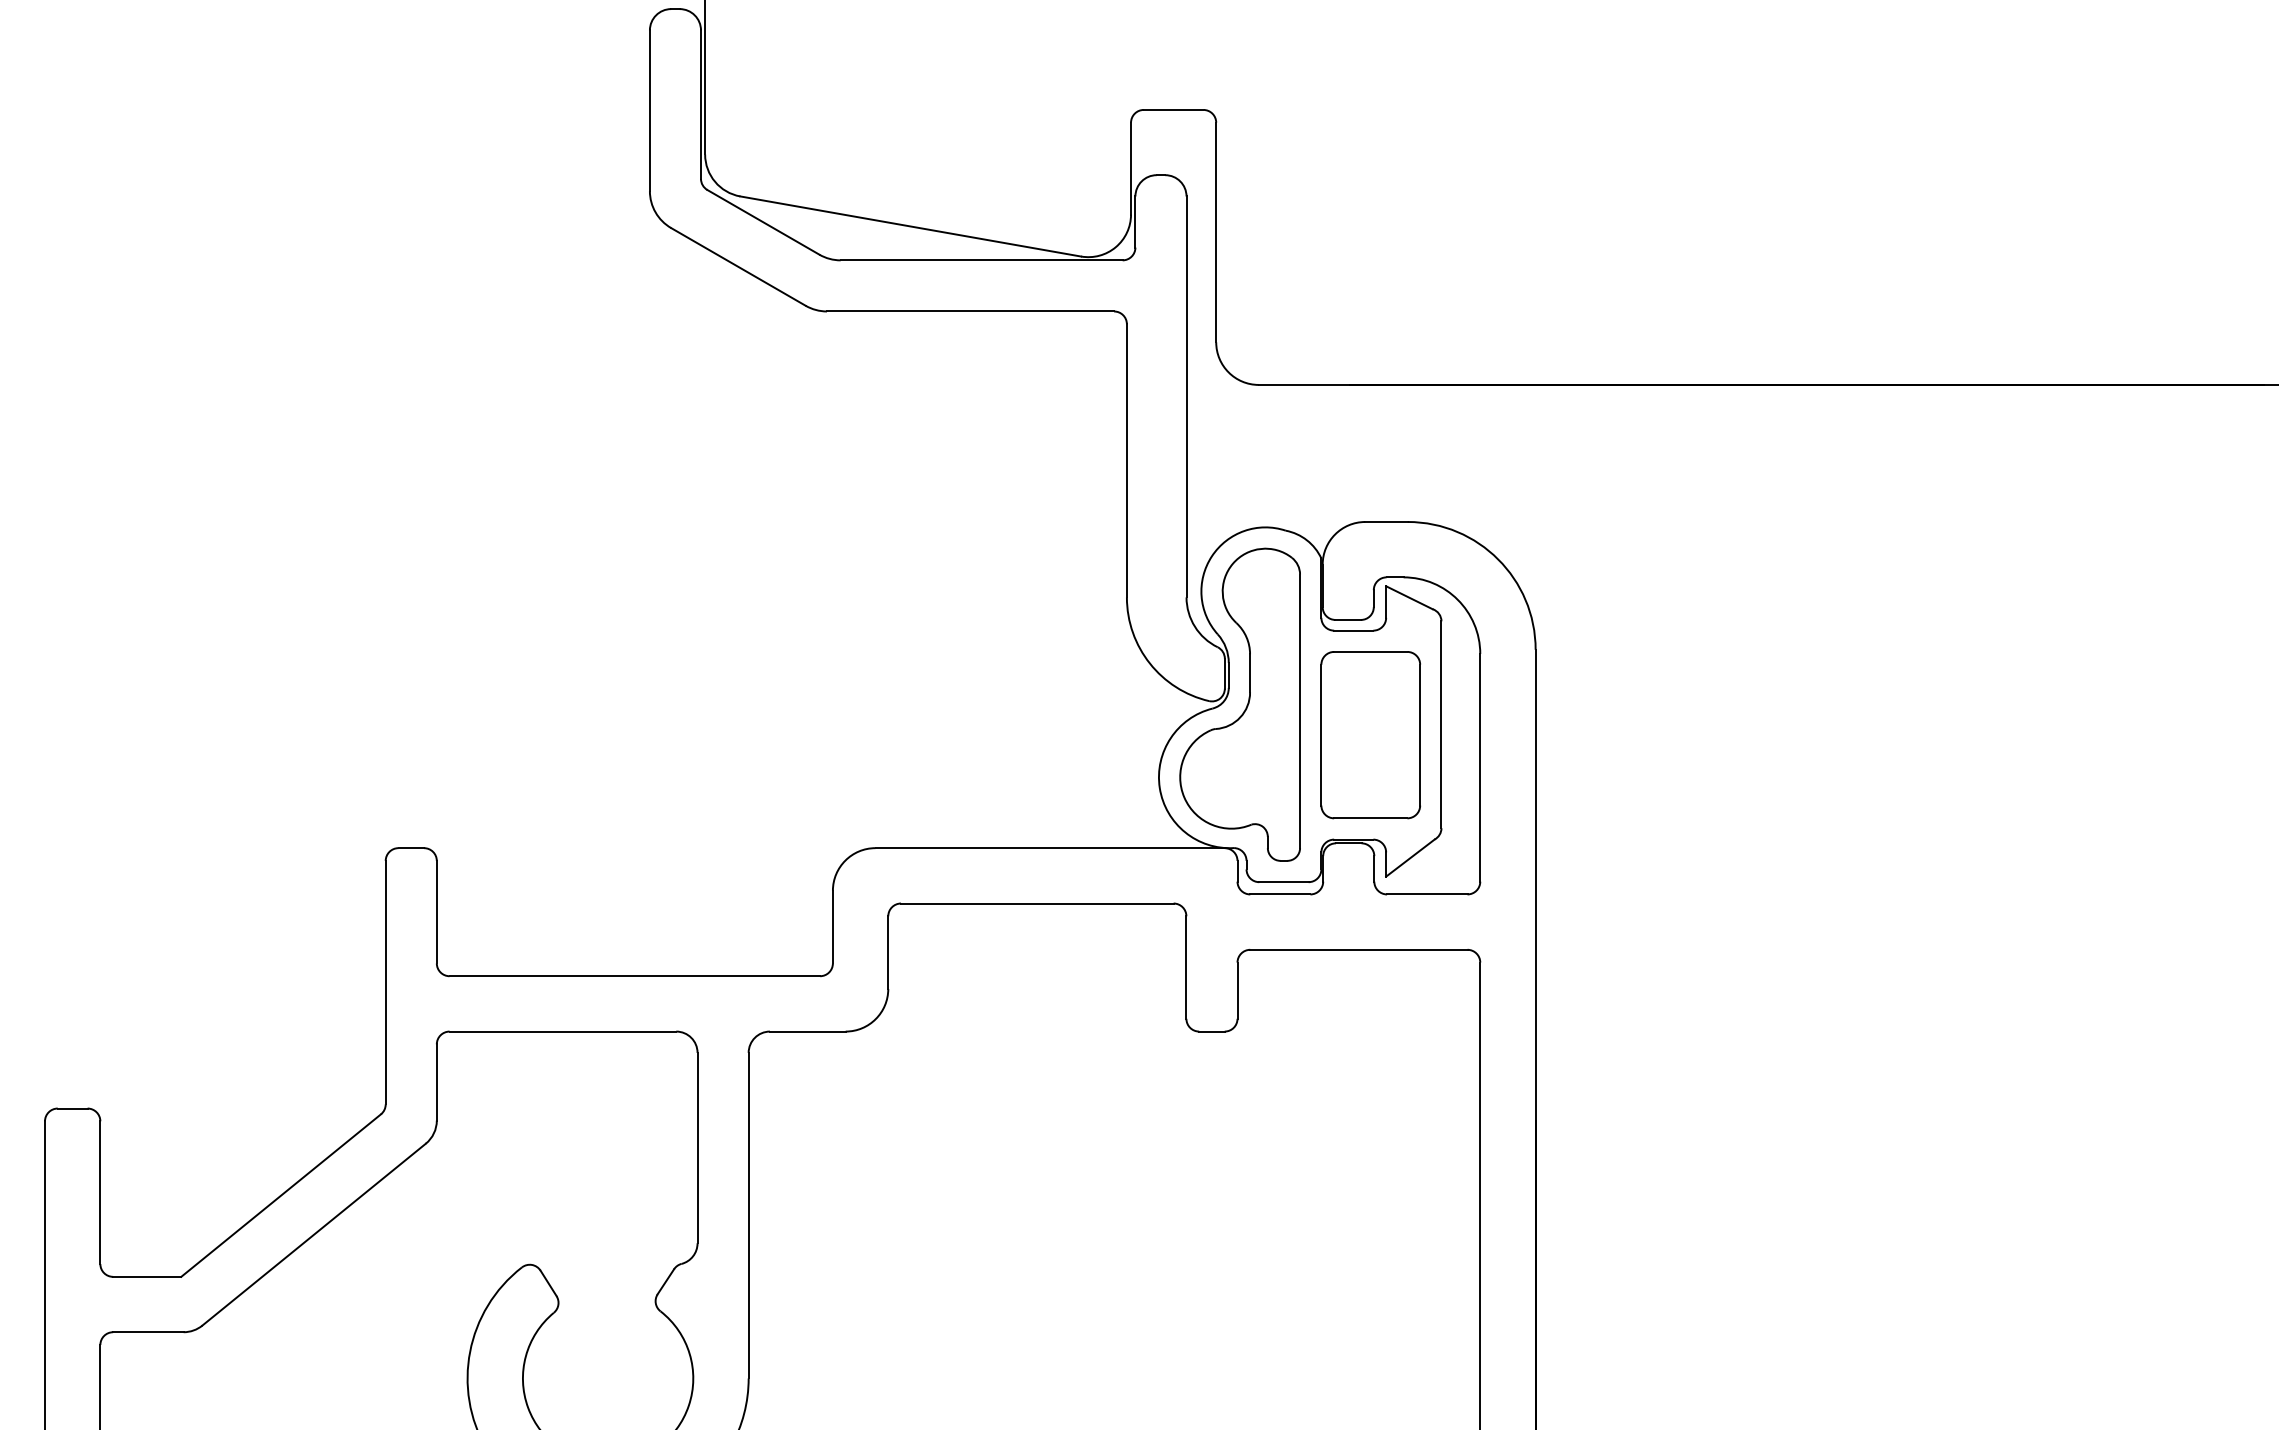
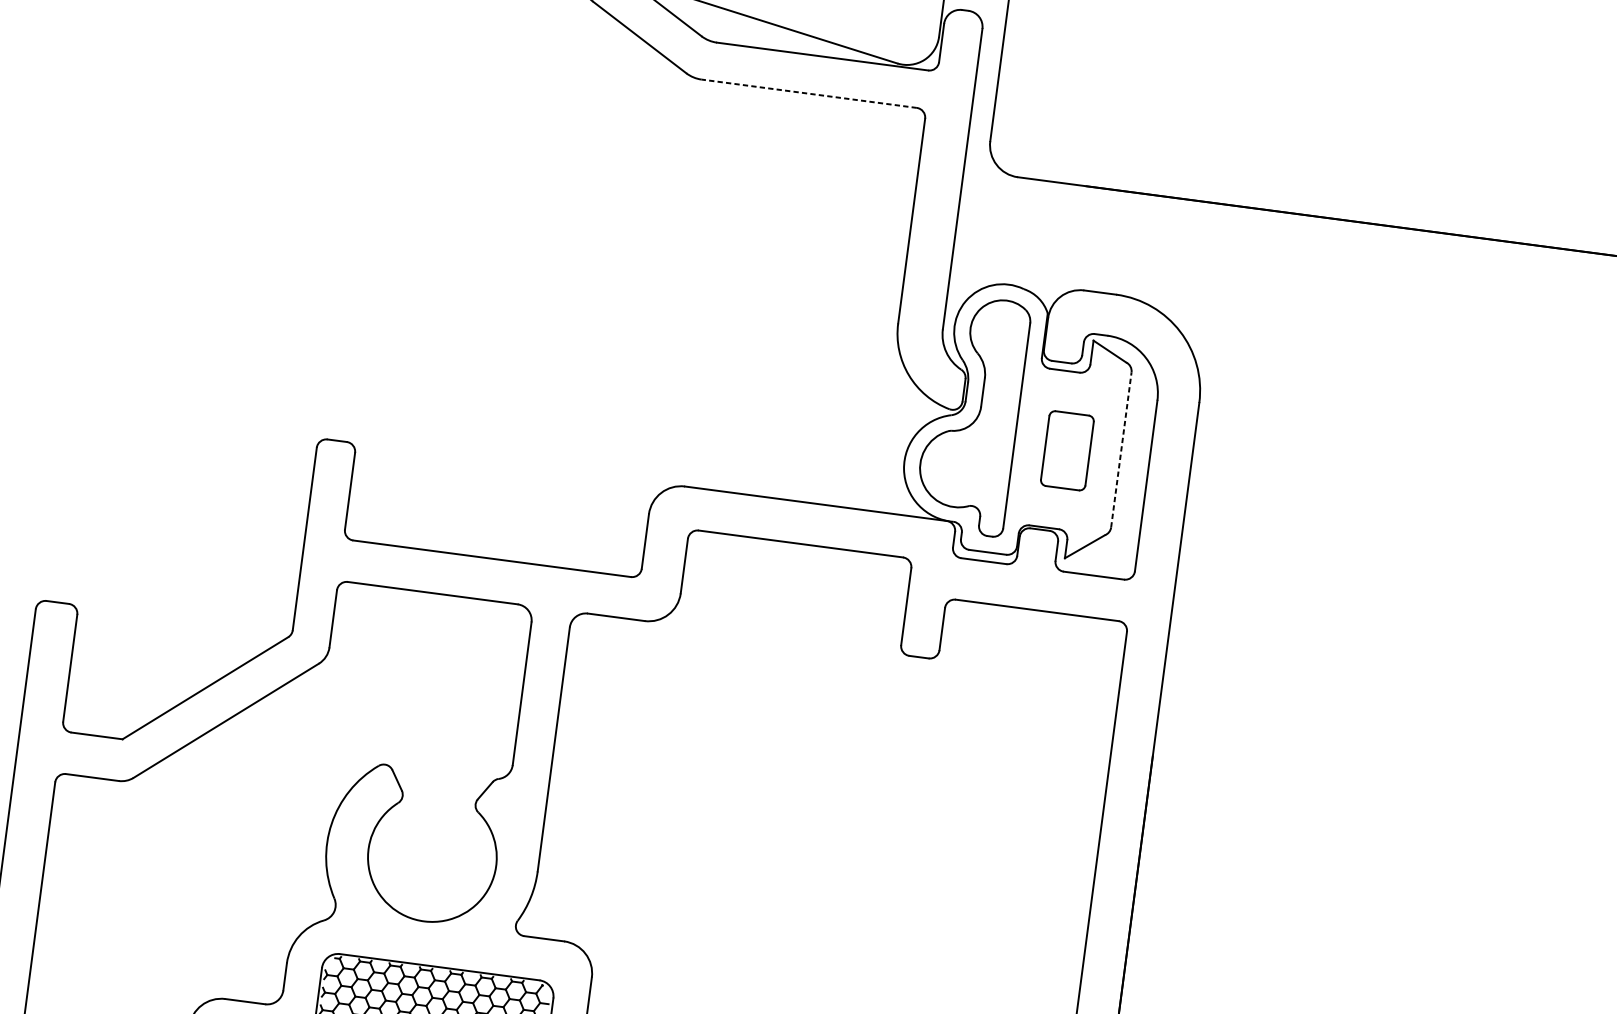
line: (970, 311) -> (809, 93), solid -> dashed
line: (1441, 724) -> (1121, 449), solid -> dashed
part: (1370, 735) -> (1067, 450), size x0.6

